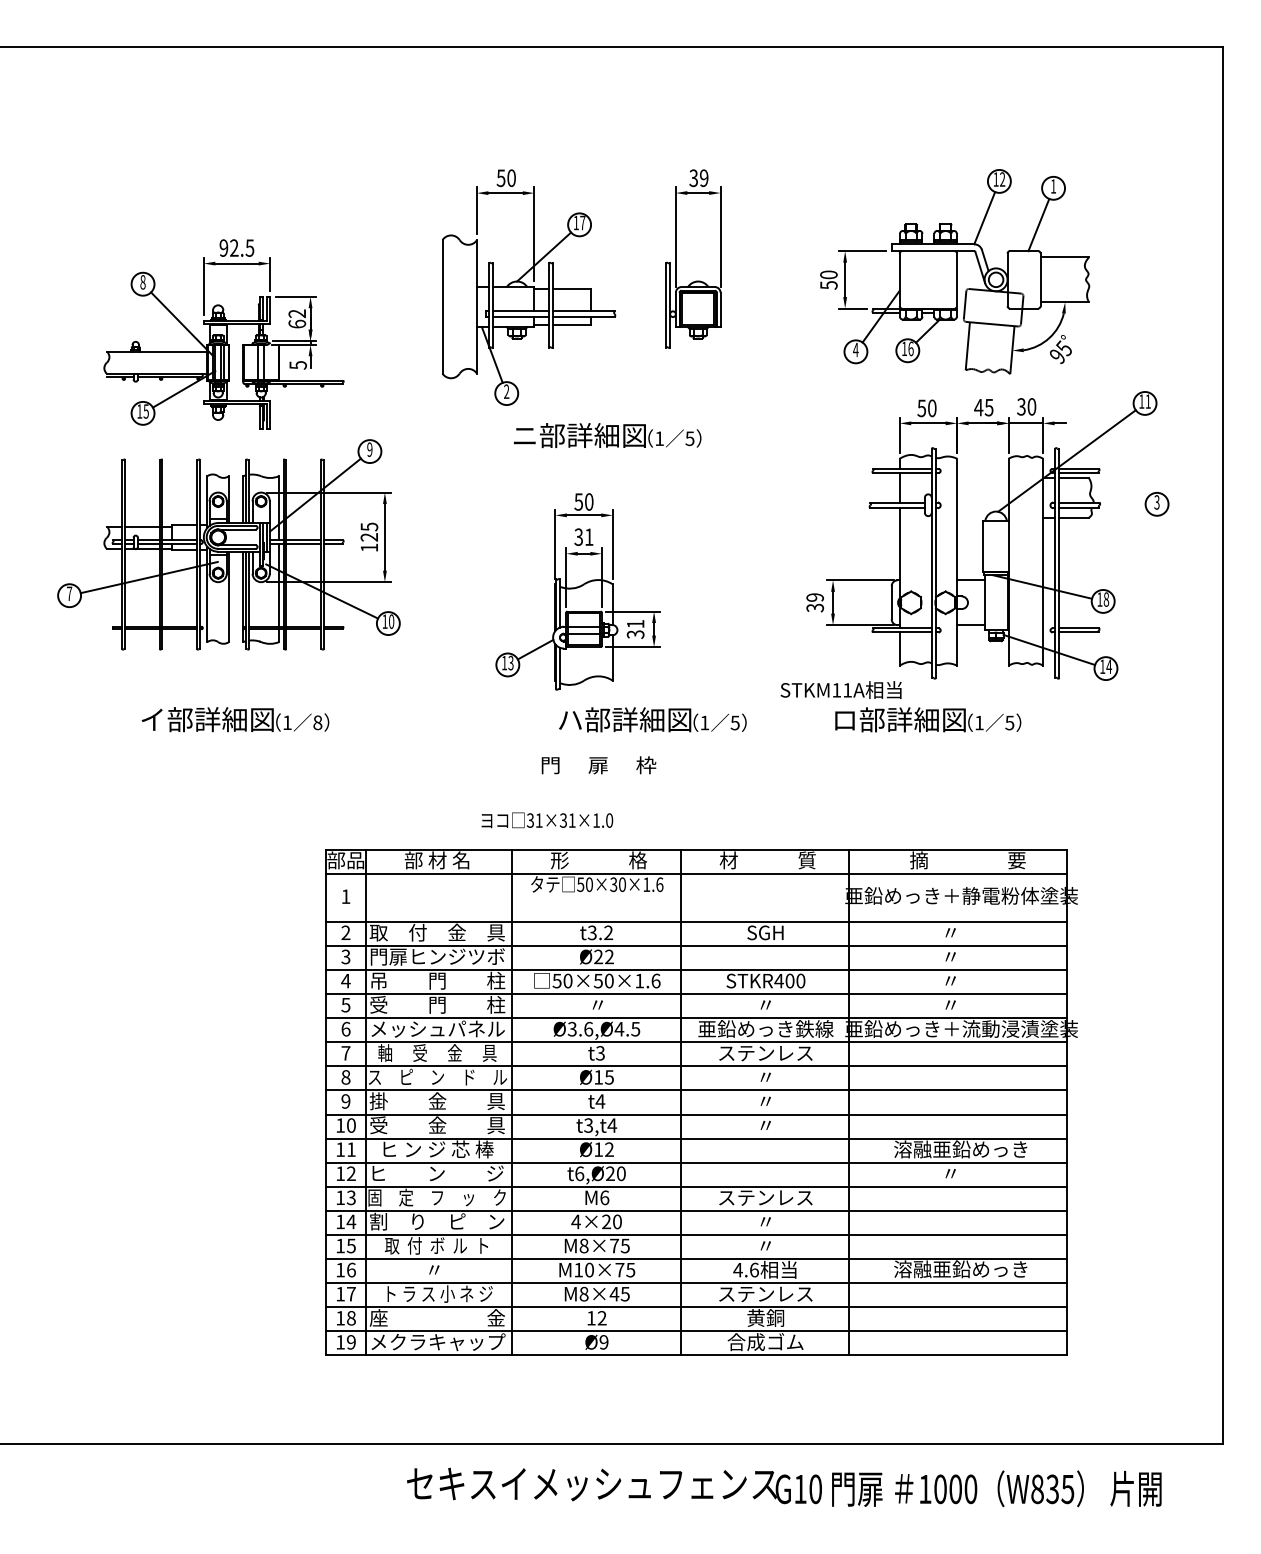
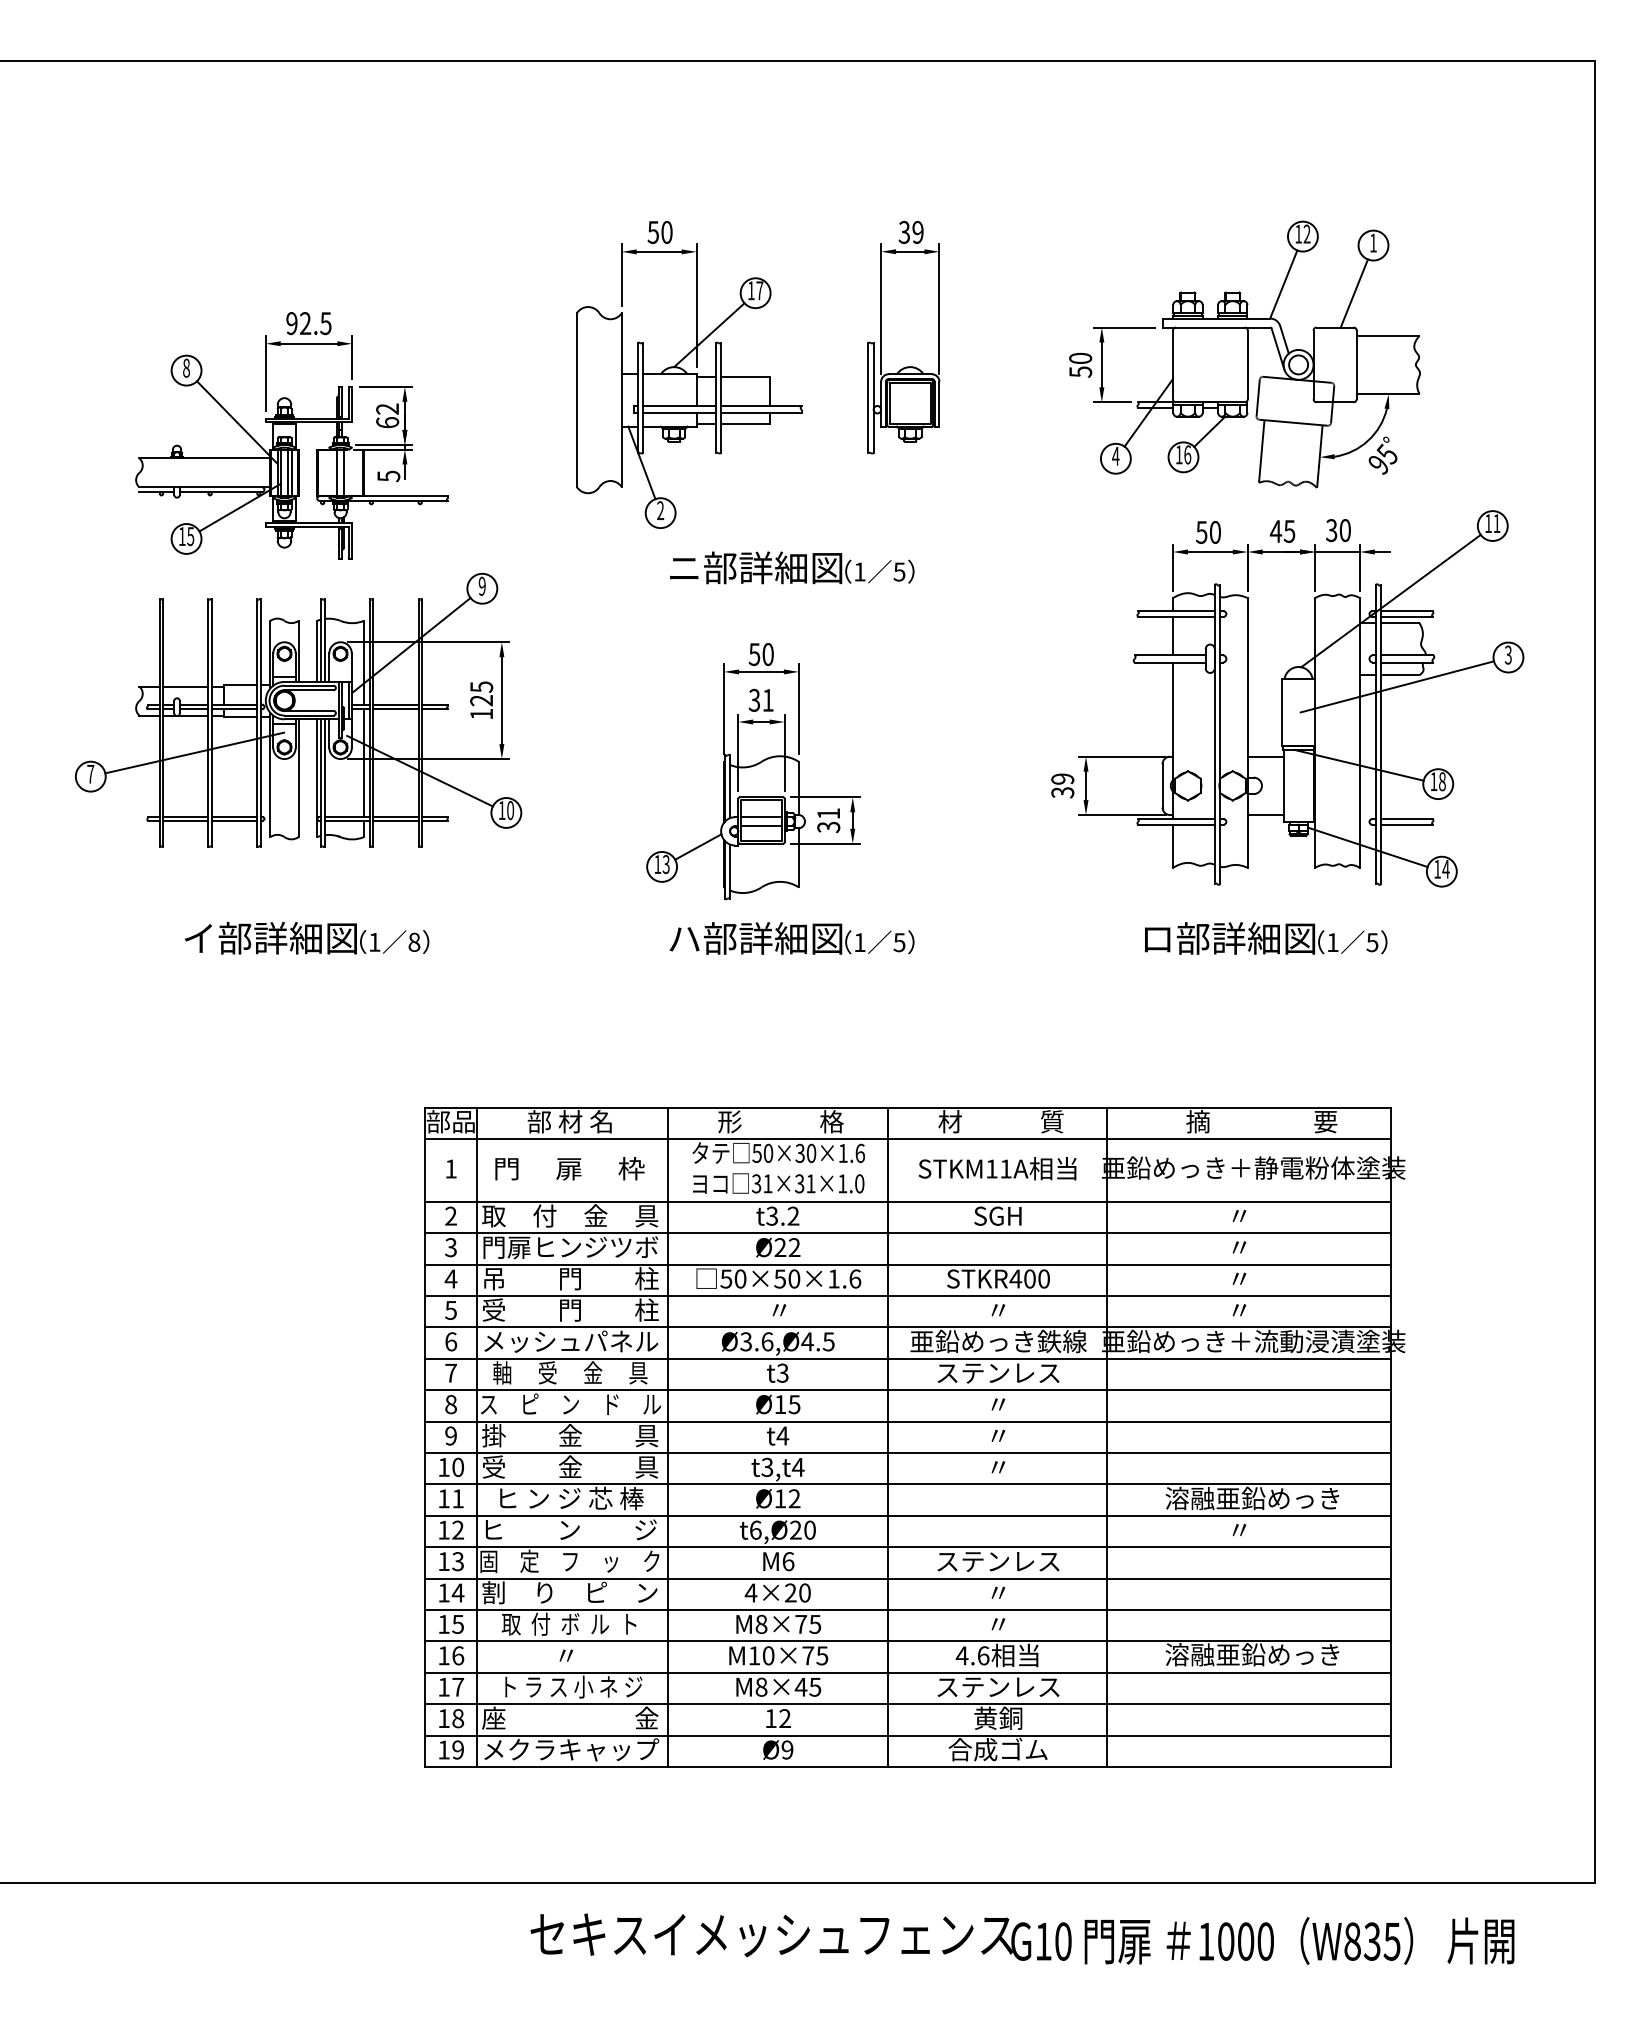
line: (1071, 526) -> (1397, 686), added
text: (841, 689) -> (997, 1168), moved
text: (652, 719) -> (791, 938), moved
text: (928, 719) -> (1266, 938), moved
text: (598, 765) -> (569, 1168), moved
text: (547, 820) -> (778, 1183), moved

